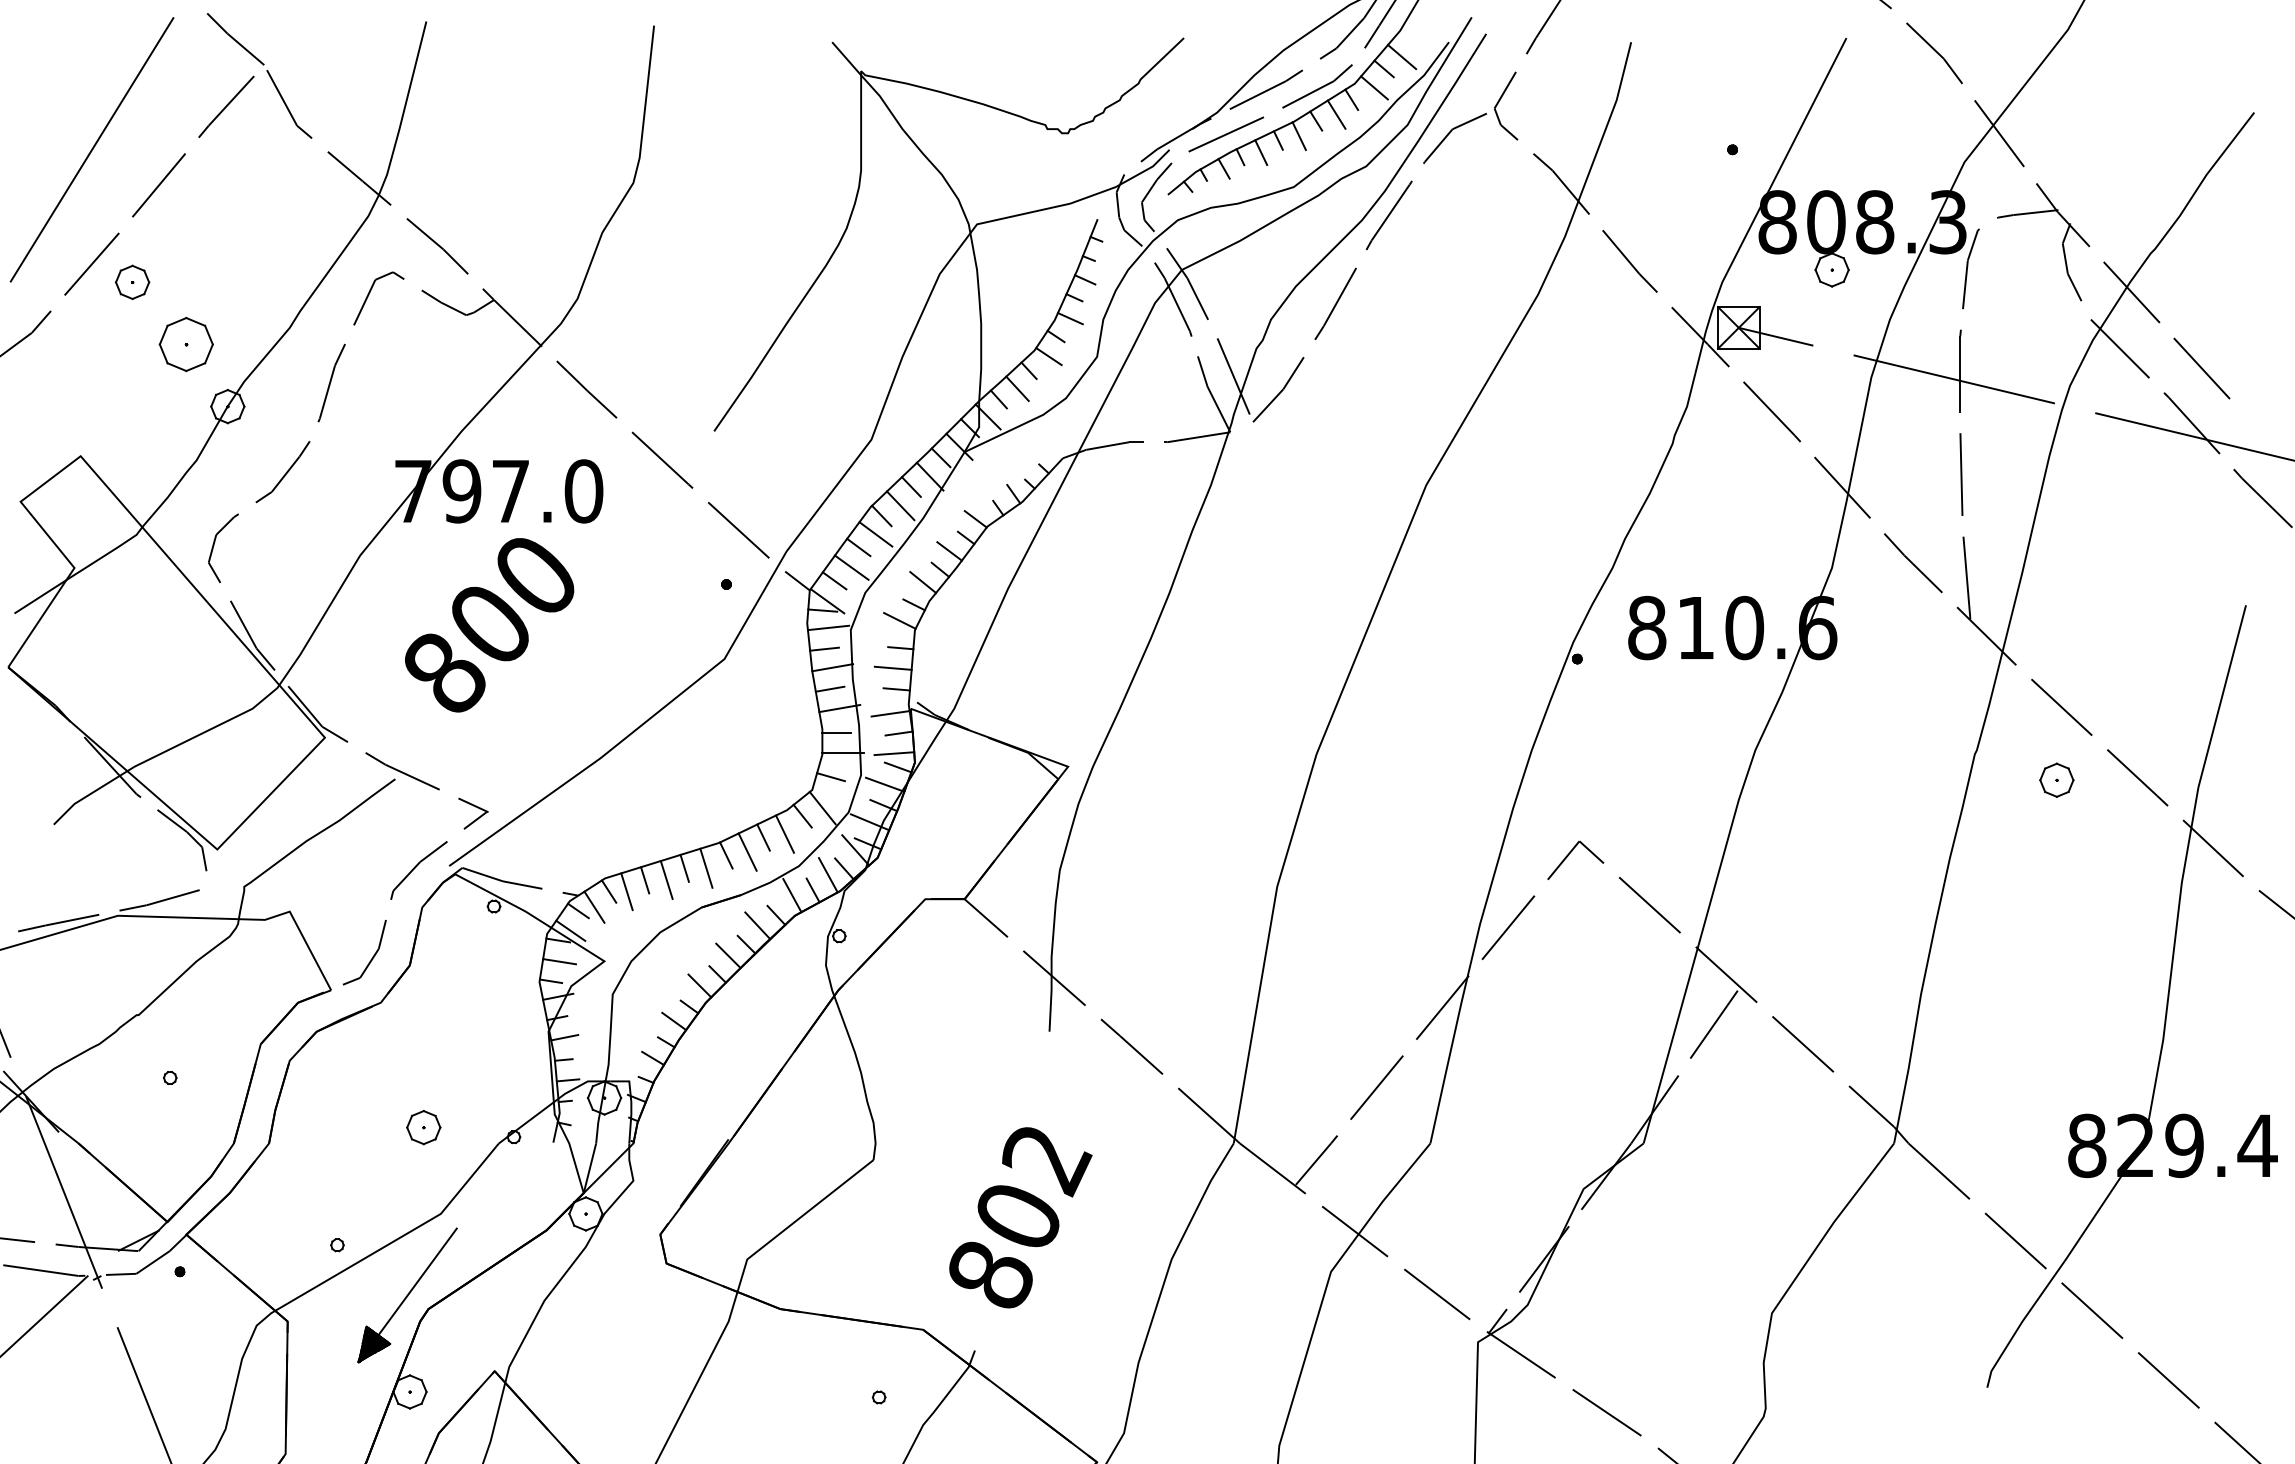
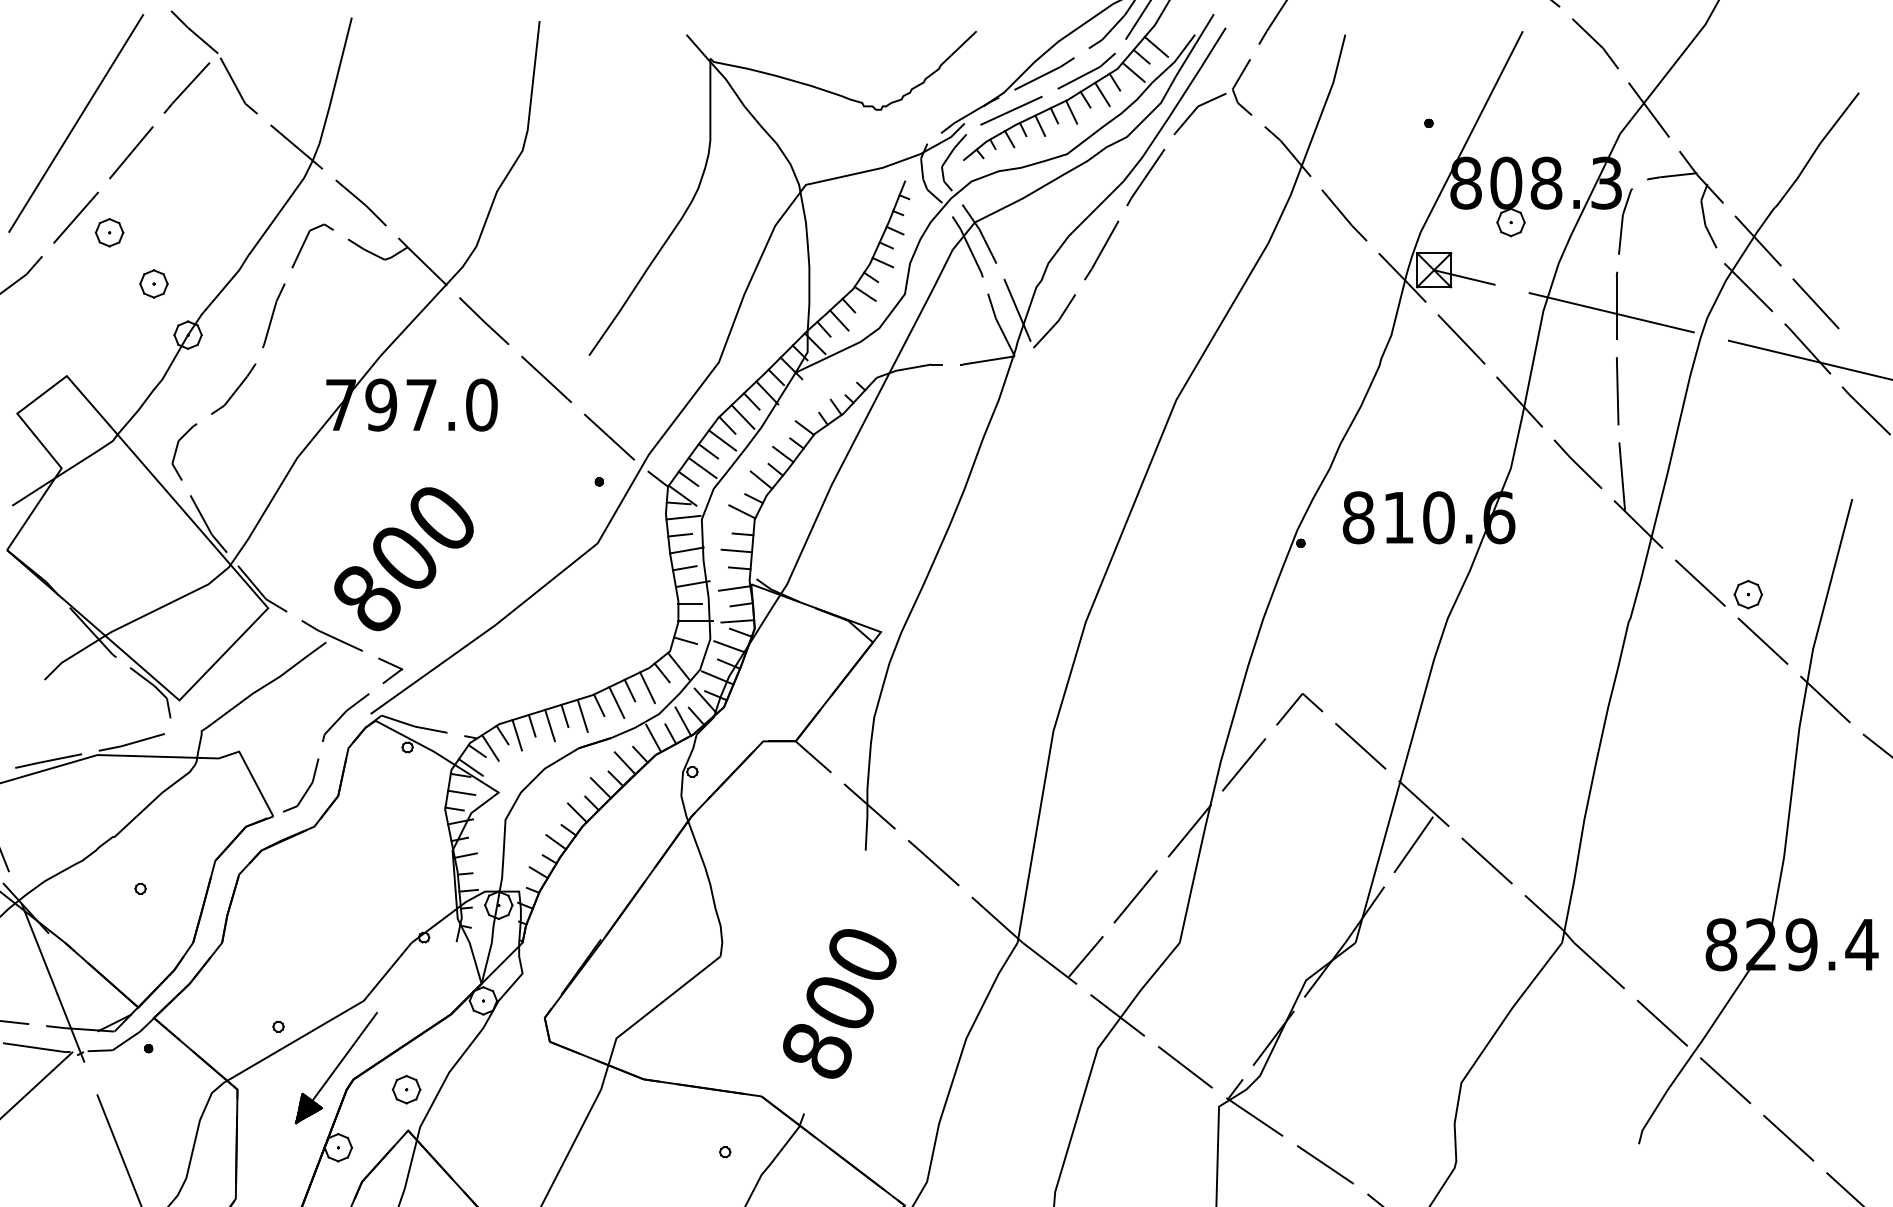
part: (186, 344) -> (154, 283), size x0.62
text: (489, 625) -> (403, 559), moved
part: (2056, 779) -> (1748, 594), moved
part: (423, 1127) -> (406, 1089), moved
text: (1047, 1161) -> (864, 957), 802 -> 800

